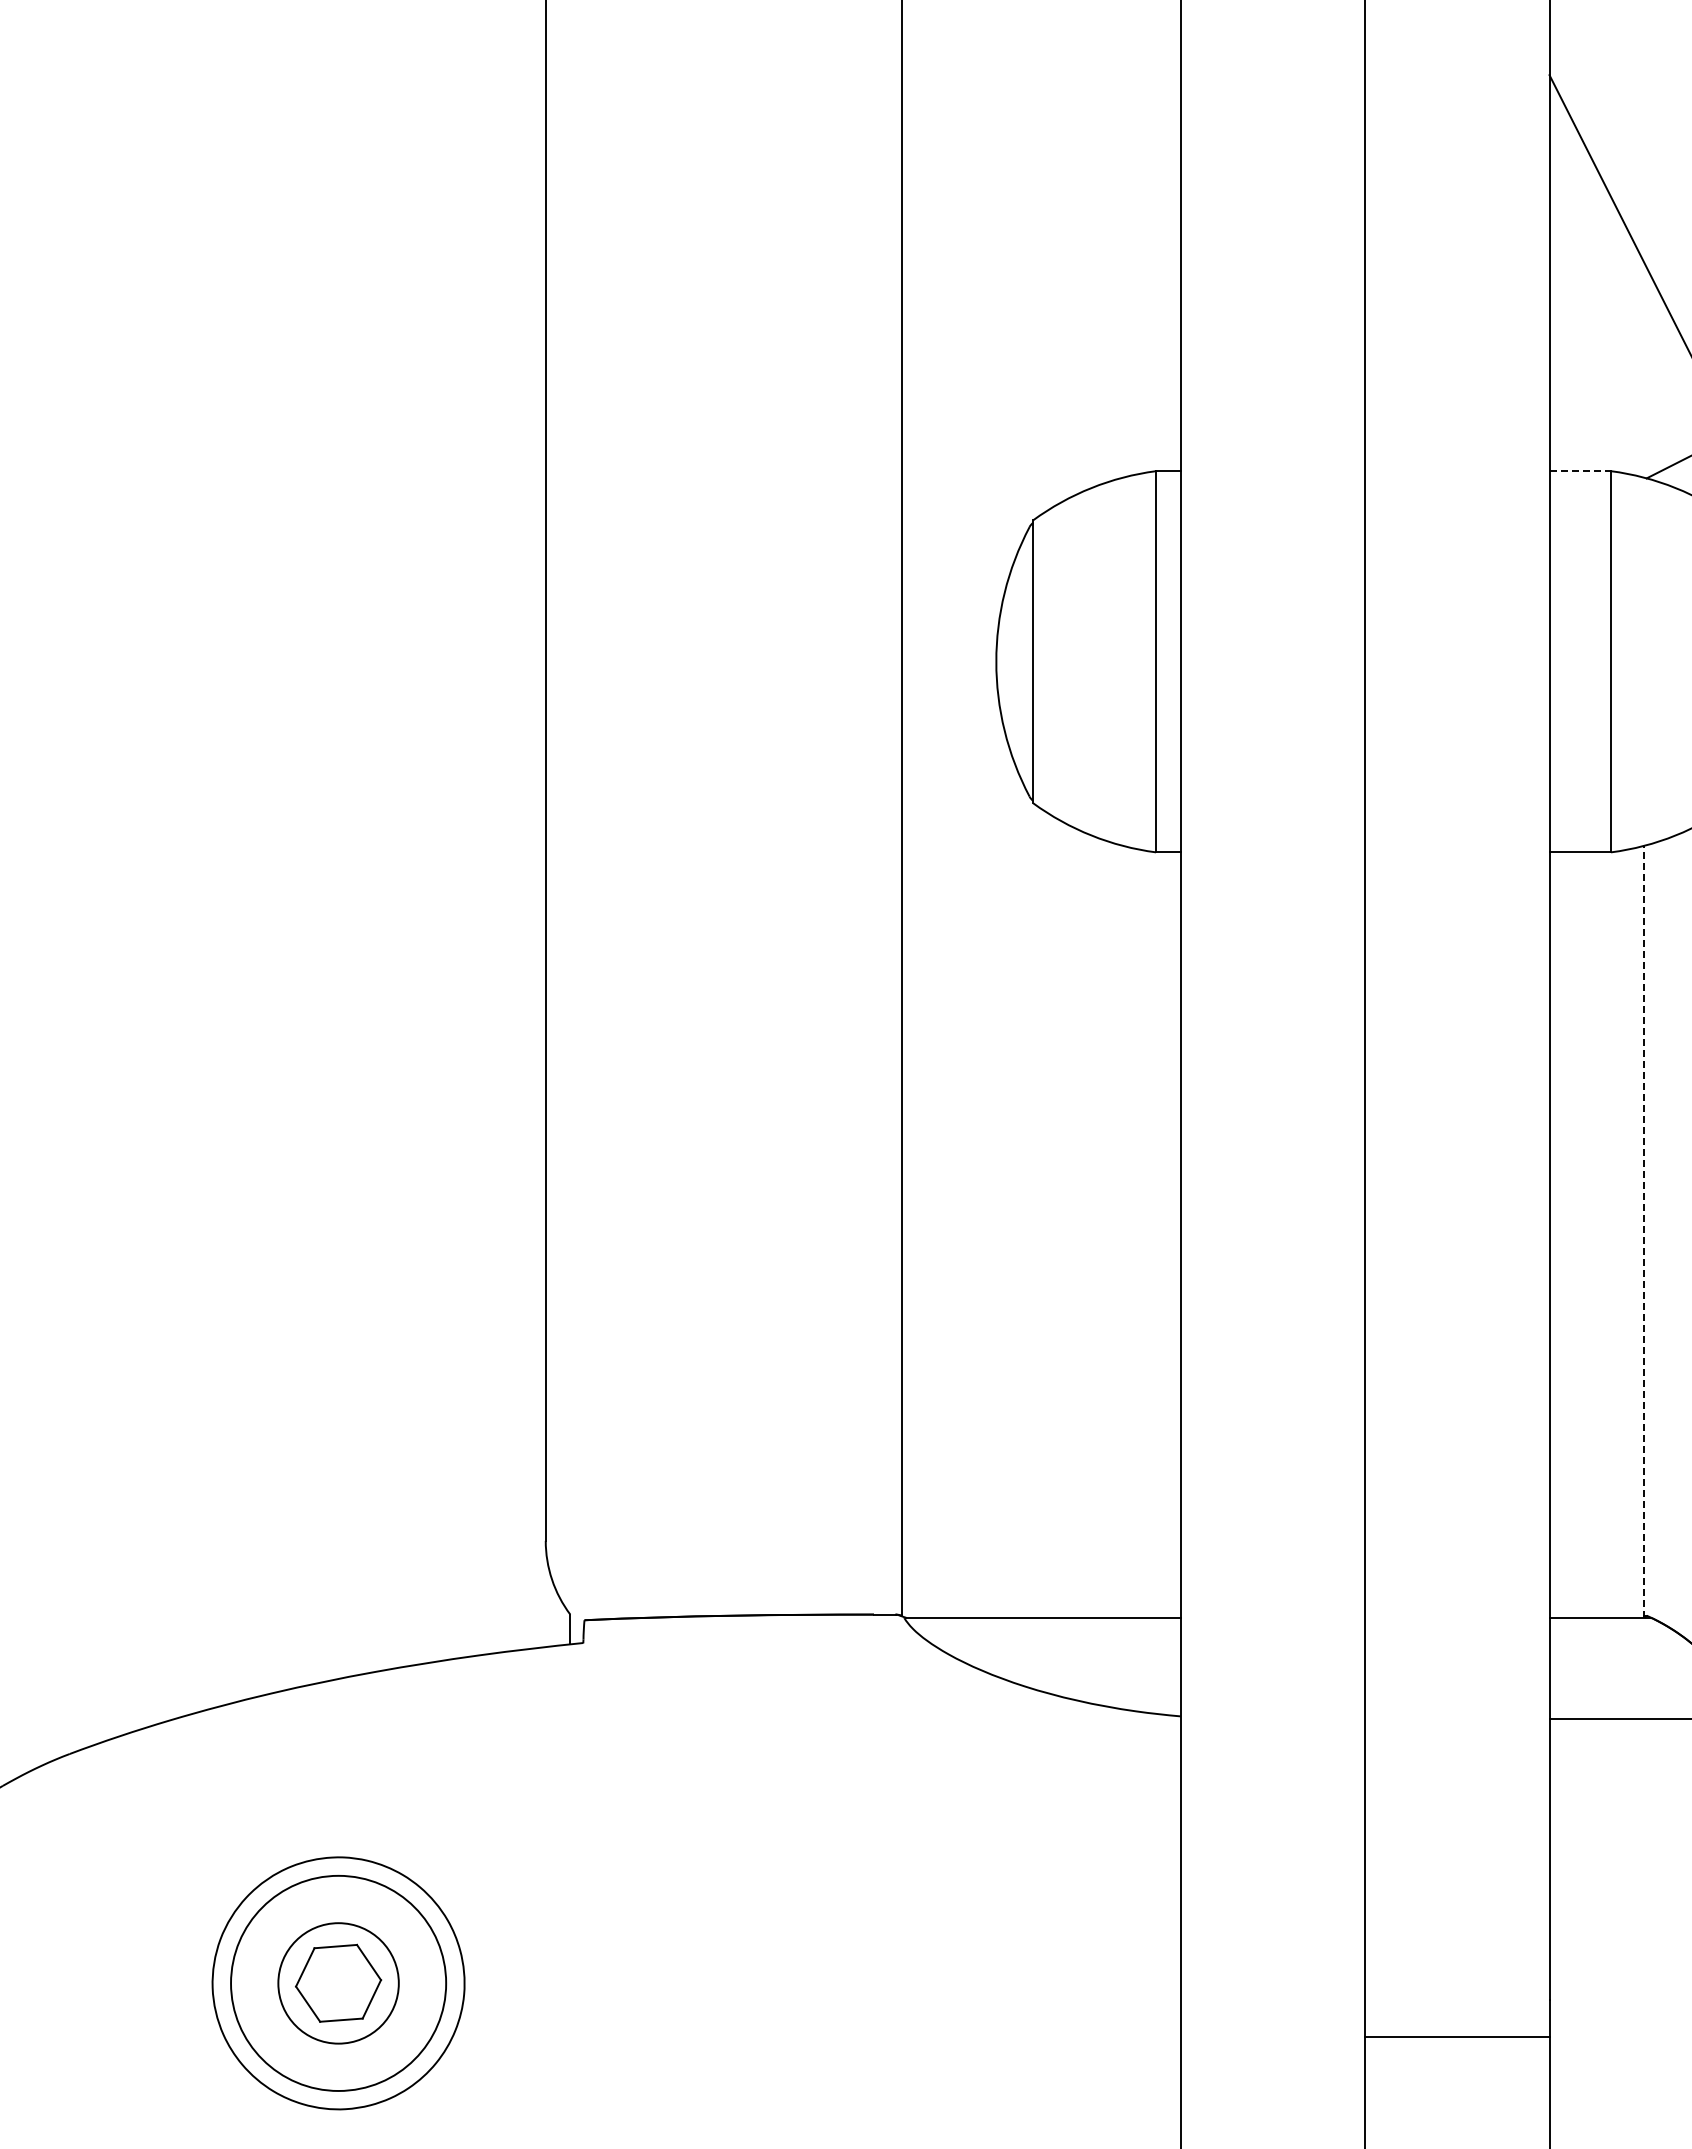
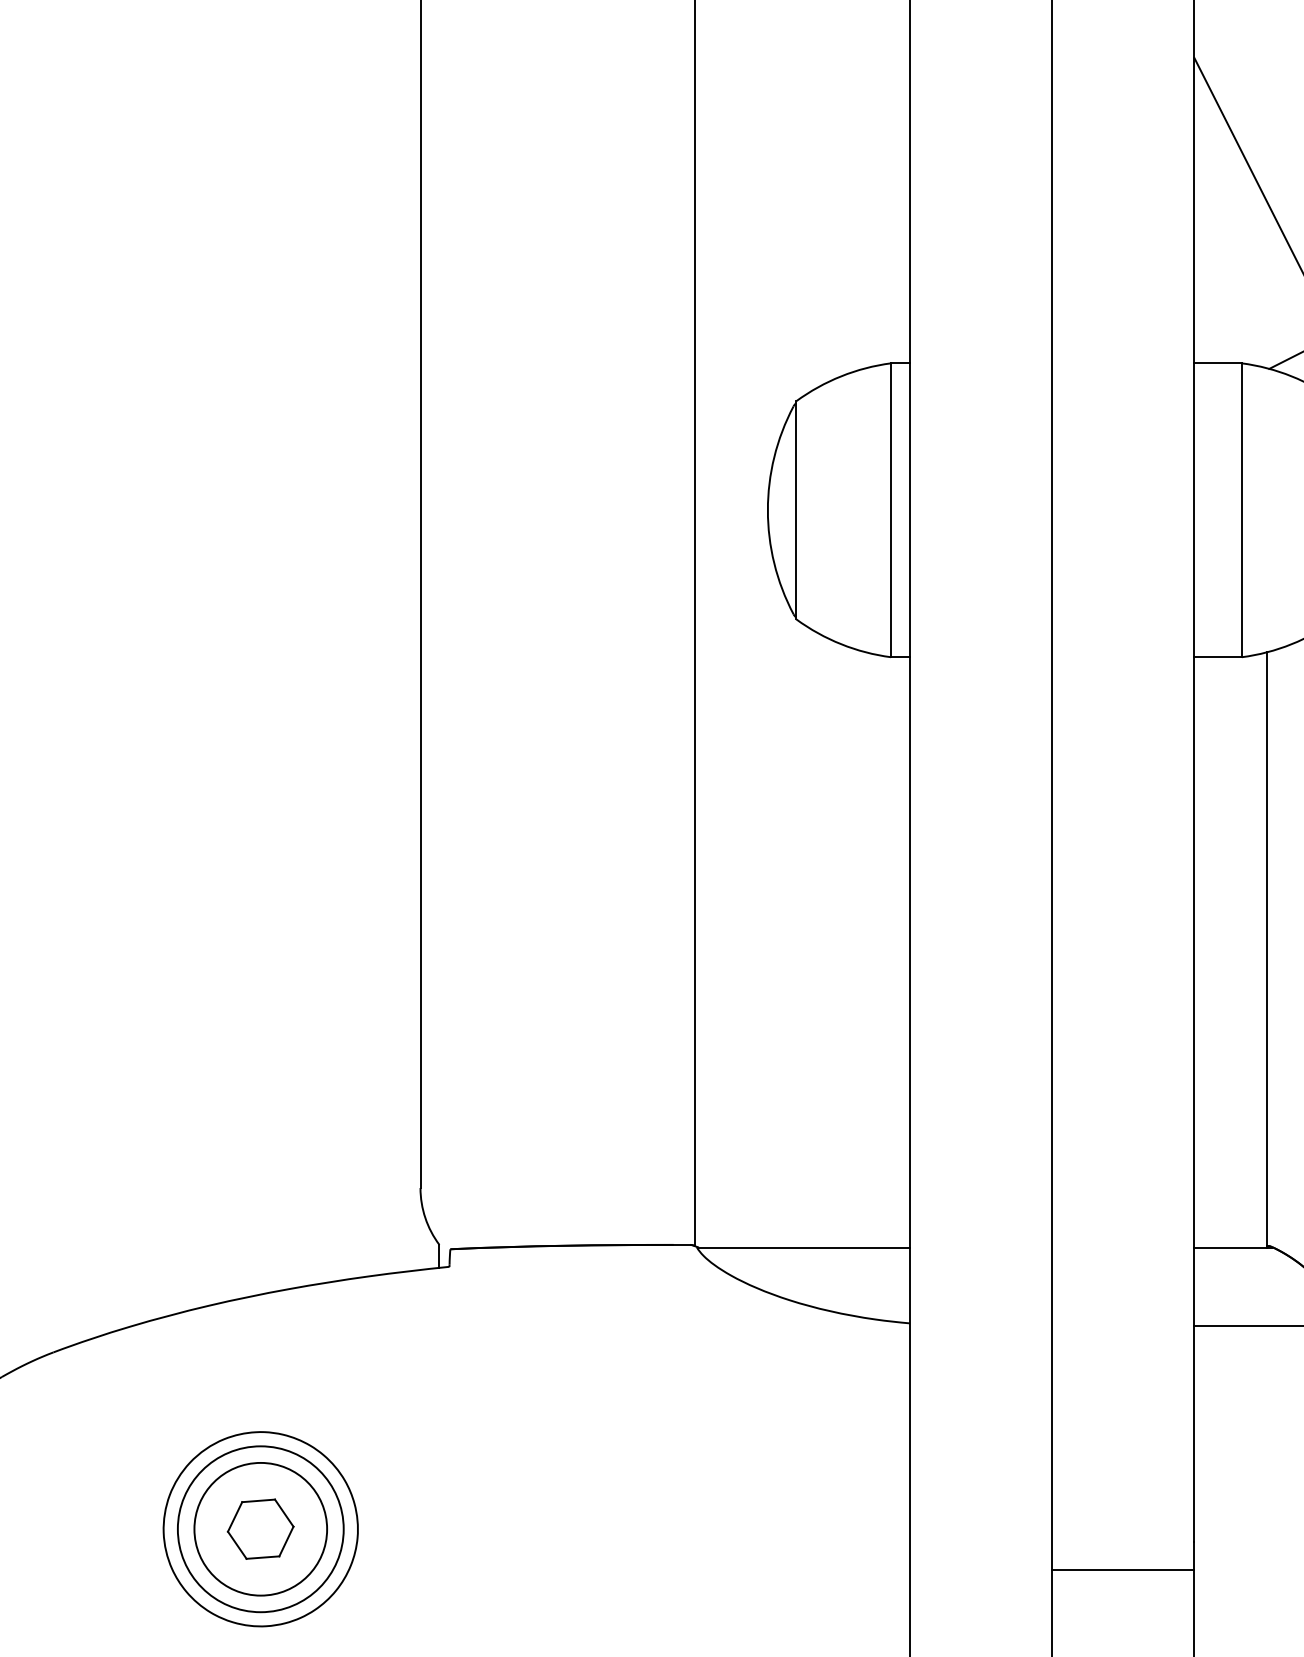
line: (1580, 471) -> (1218, 363), dashed -> solid
line: (1643, 1231) -> (1266, 949), dashed -> solid
circle: (338, 1983) -> (260, 1529), size x1.43

